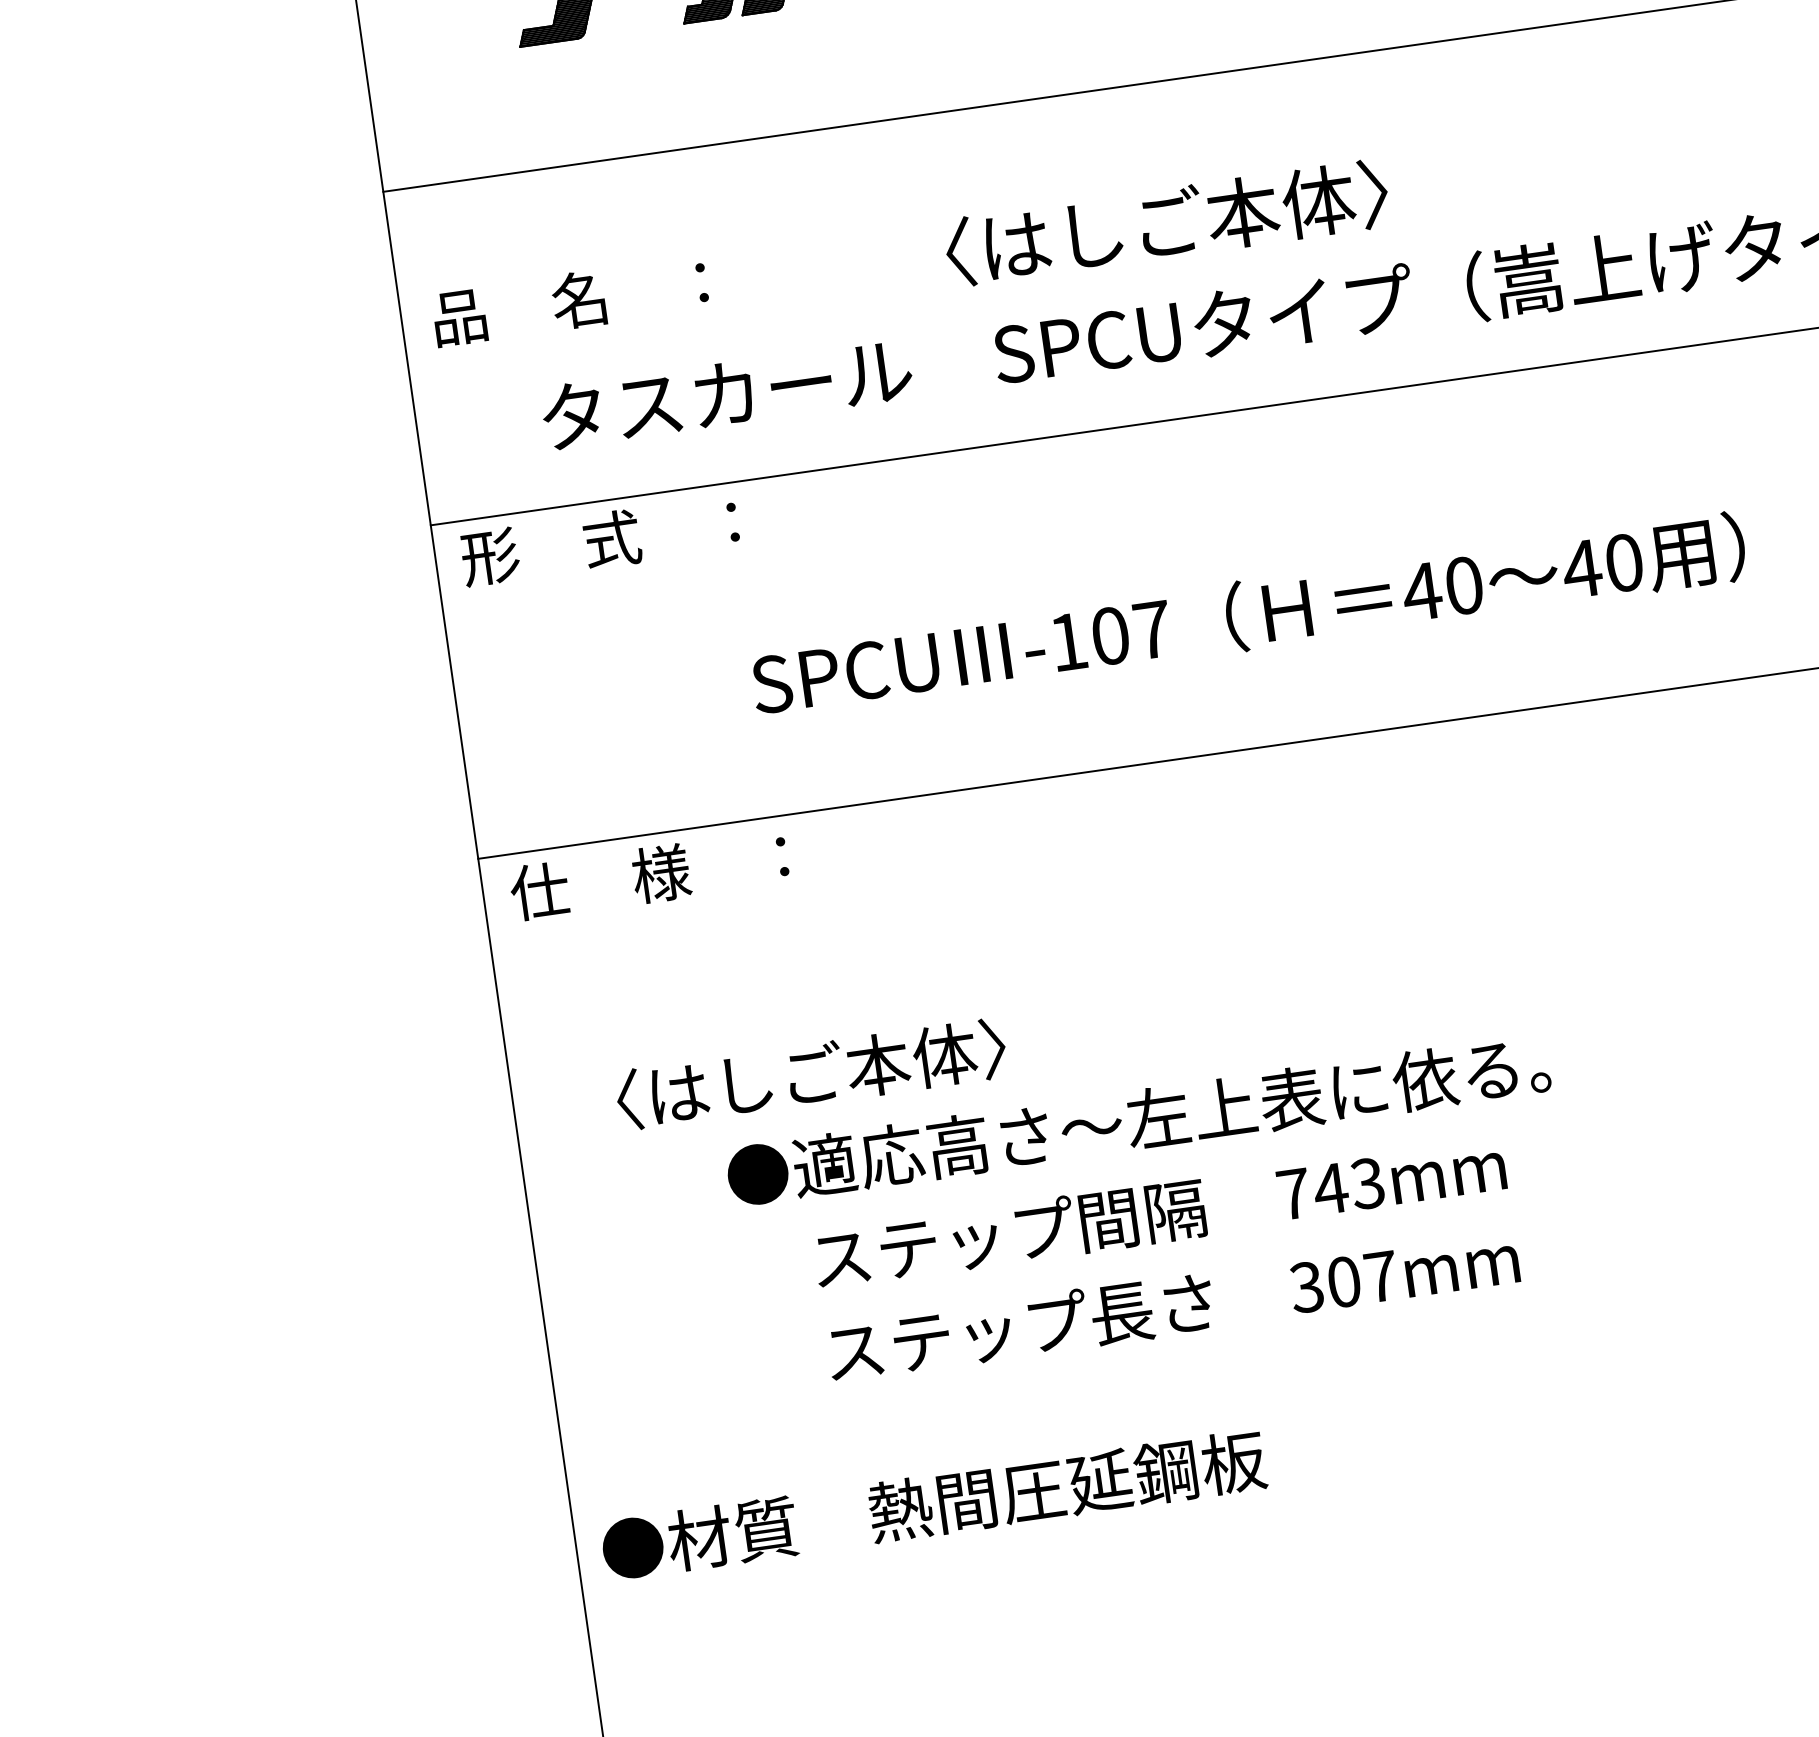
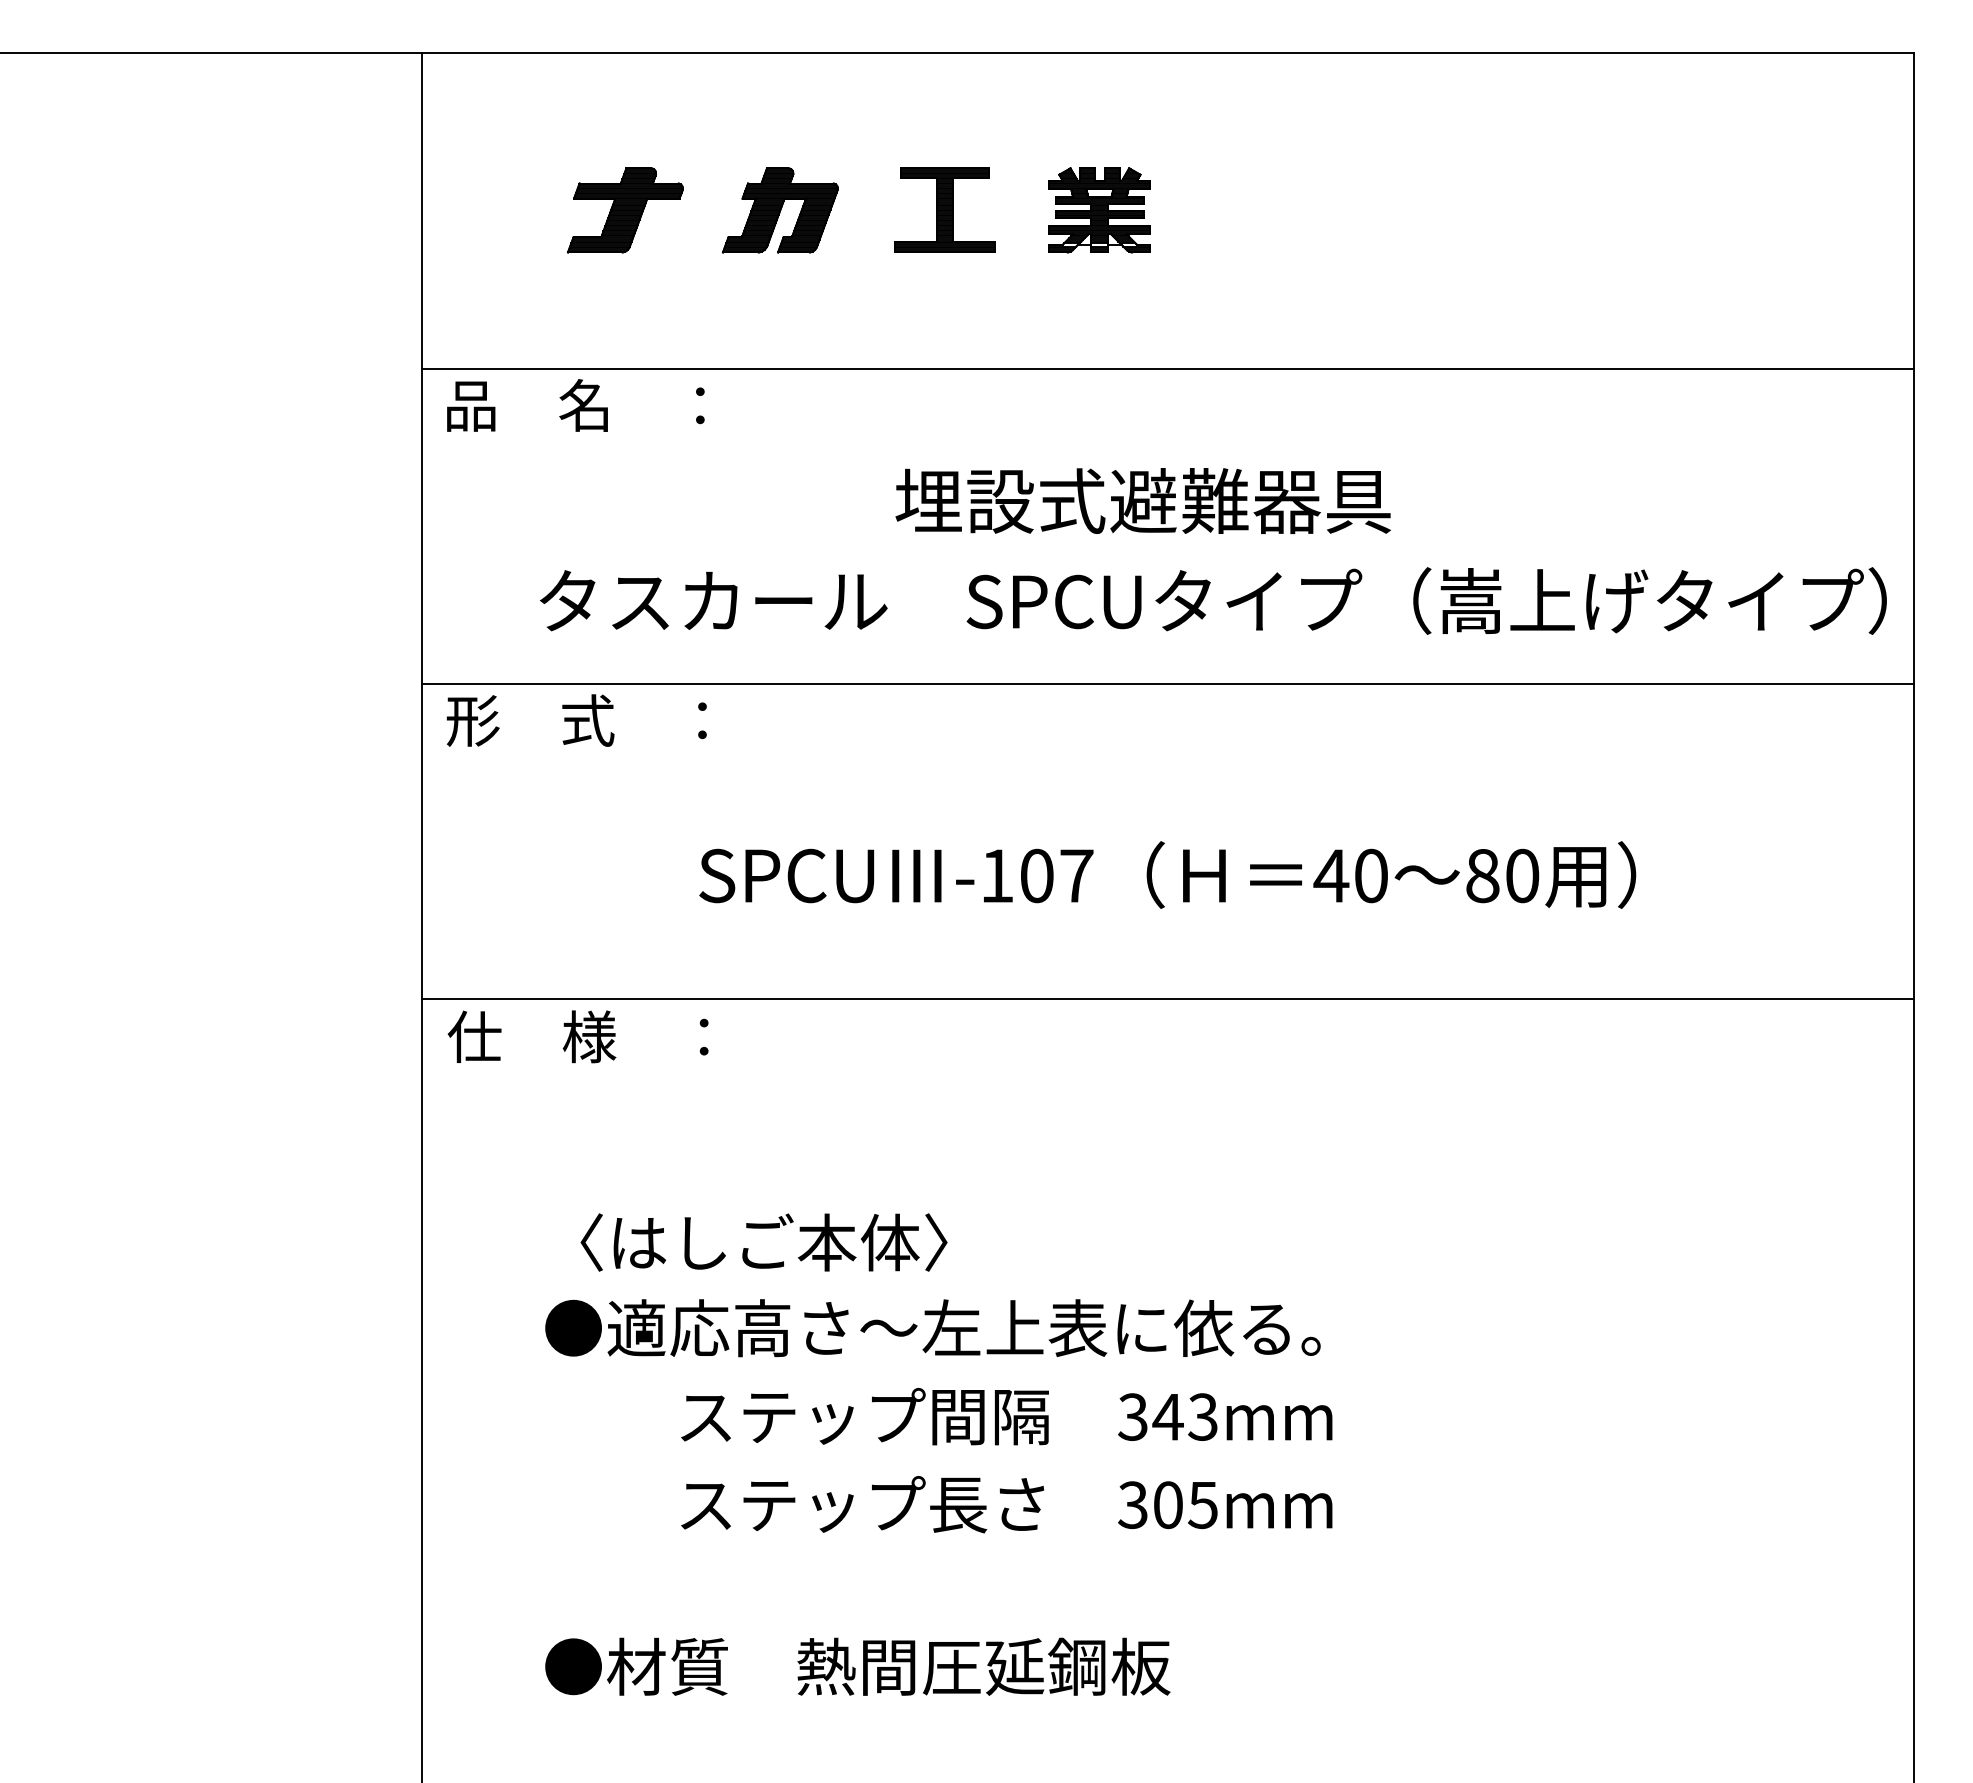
text: (1165, 222) -> (1142, 500), 〈はしご本体〉 -> 埋設式避難器具
text: (570, 301) -> (575, 405), moved
text: (1582, 569) -> (1482, 876), 40 -> 80
text: (810, 1074) -> (763, 1242), moved
text: (1137, 1120) -> (932, 1328), moved
text: (1292, 1193) -> (1132, 1416), 743mm -> 343mm
text: (1380, 1277) -> (1202, 1505), 307mm -> 305mm
text: (933, 1504) -> (857, 1666), moved

